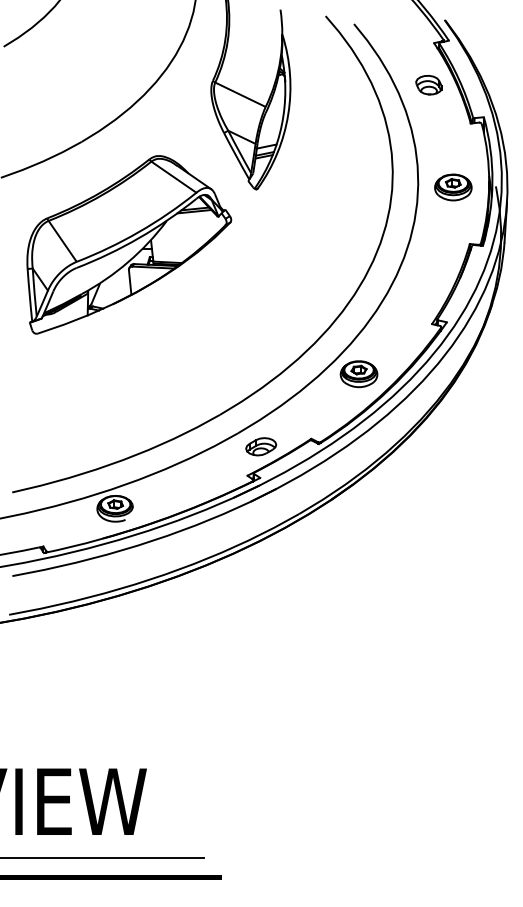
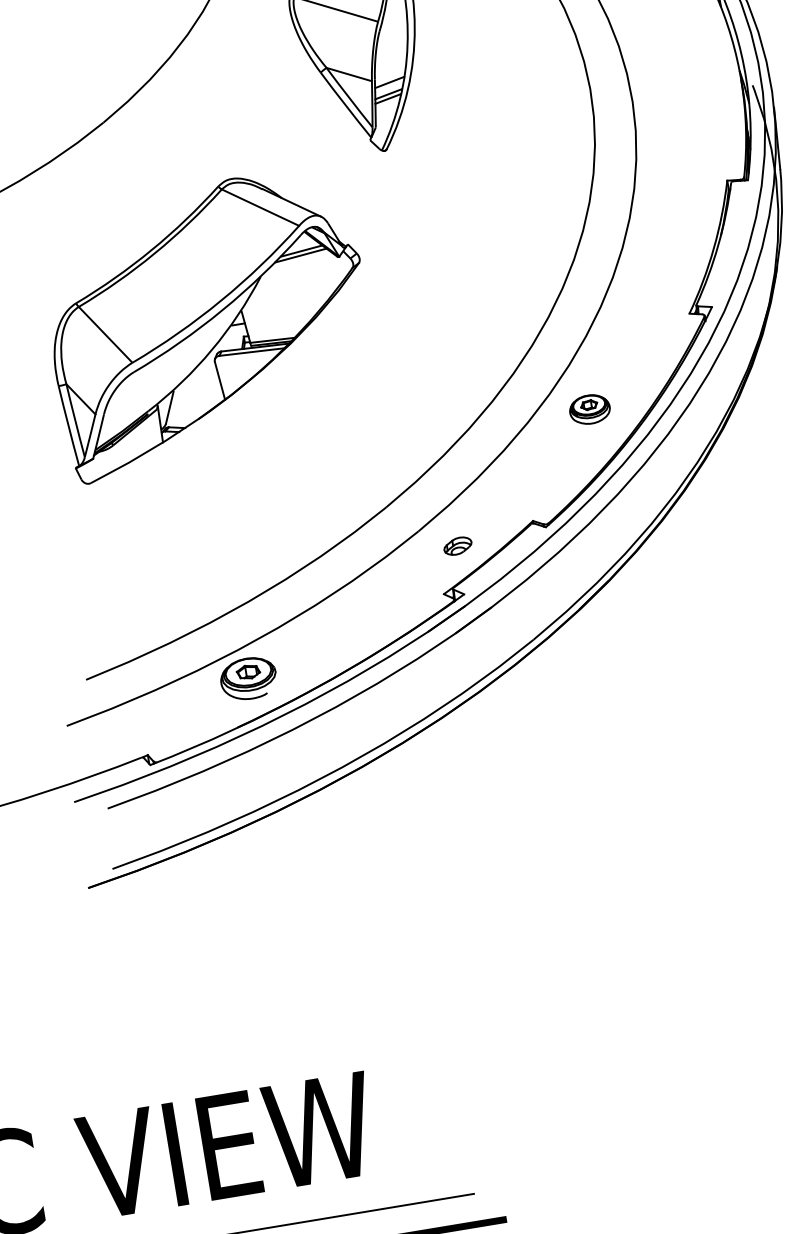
part: (453, 187) -> (687, 97), removed
part: (129, 244) -> (209, 322), moved
part: (358, 374) -> (589, 409), size x0.7
part: (261, 446) -> (458, 545), size x0.6

